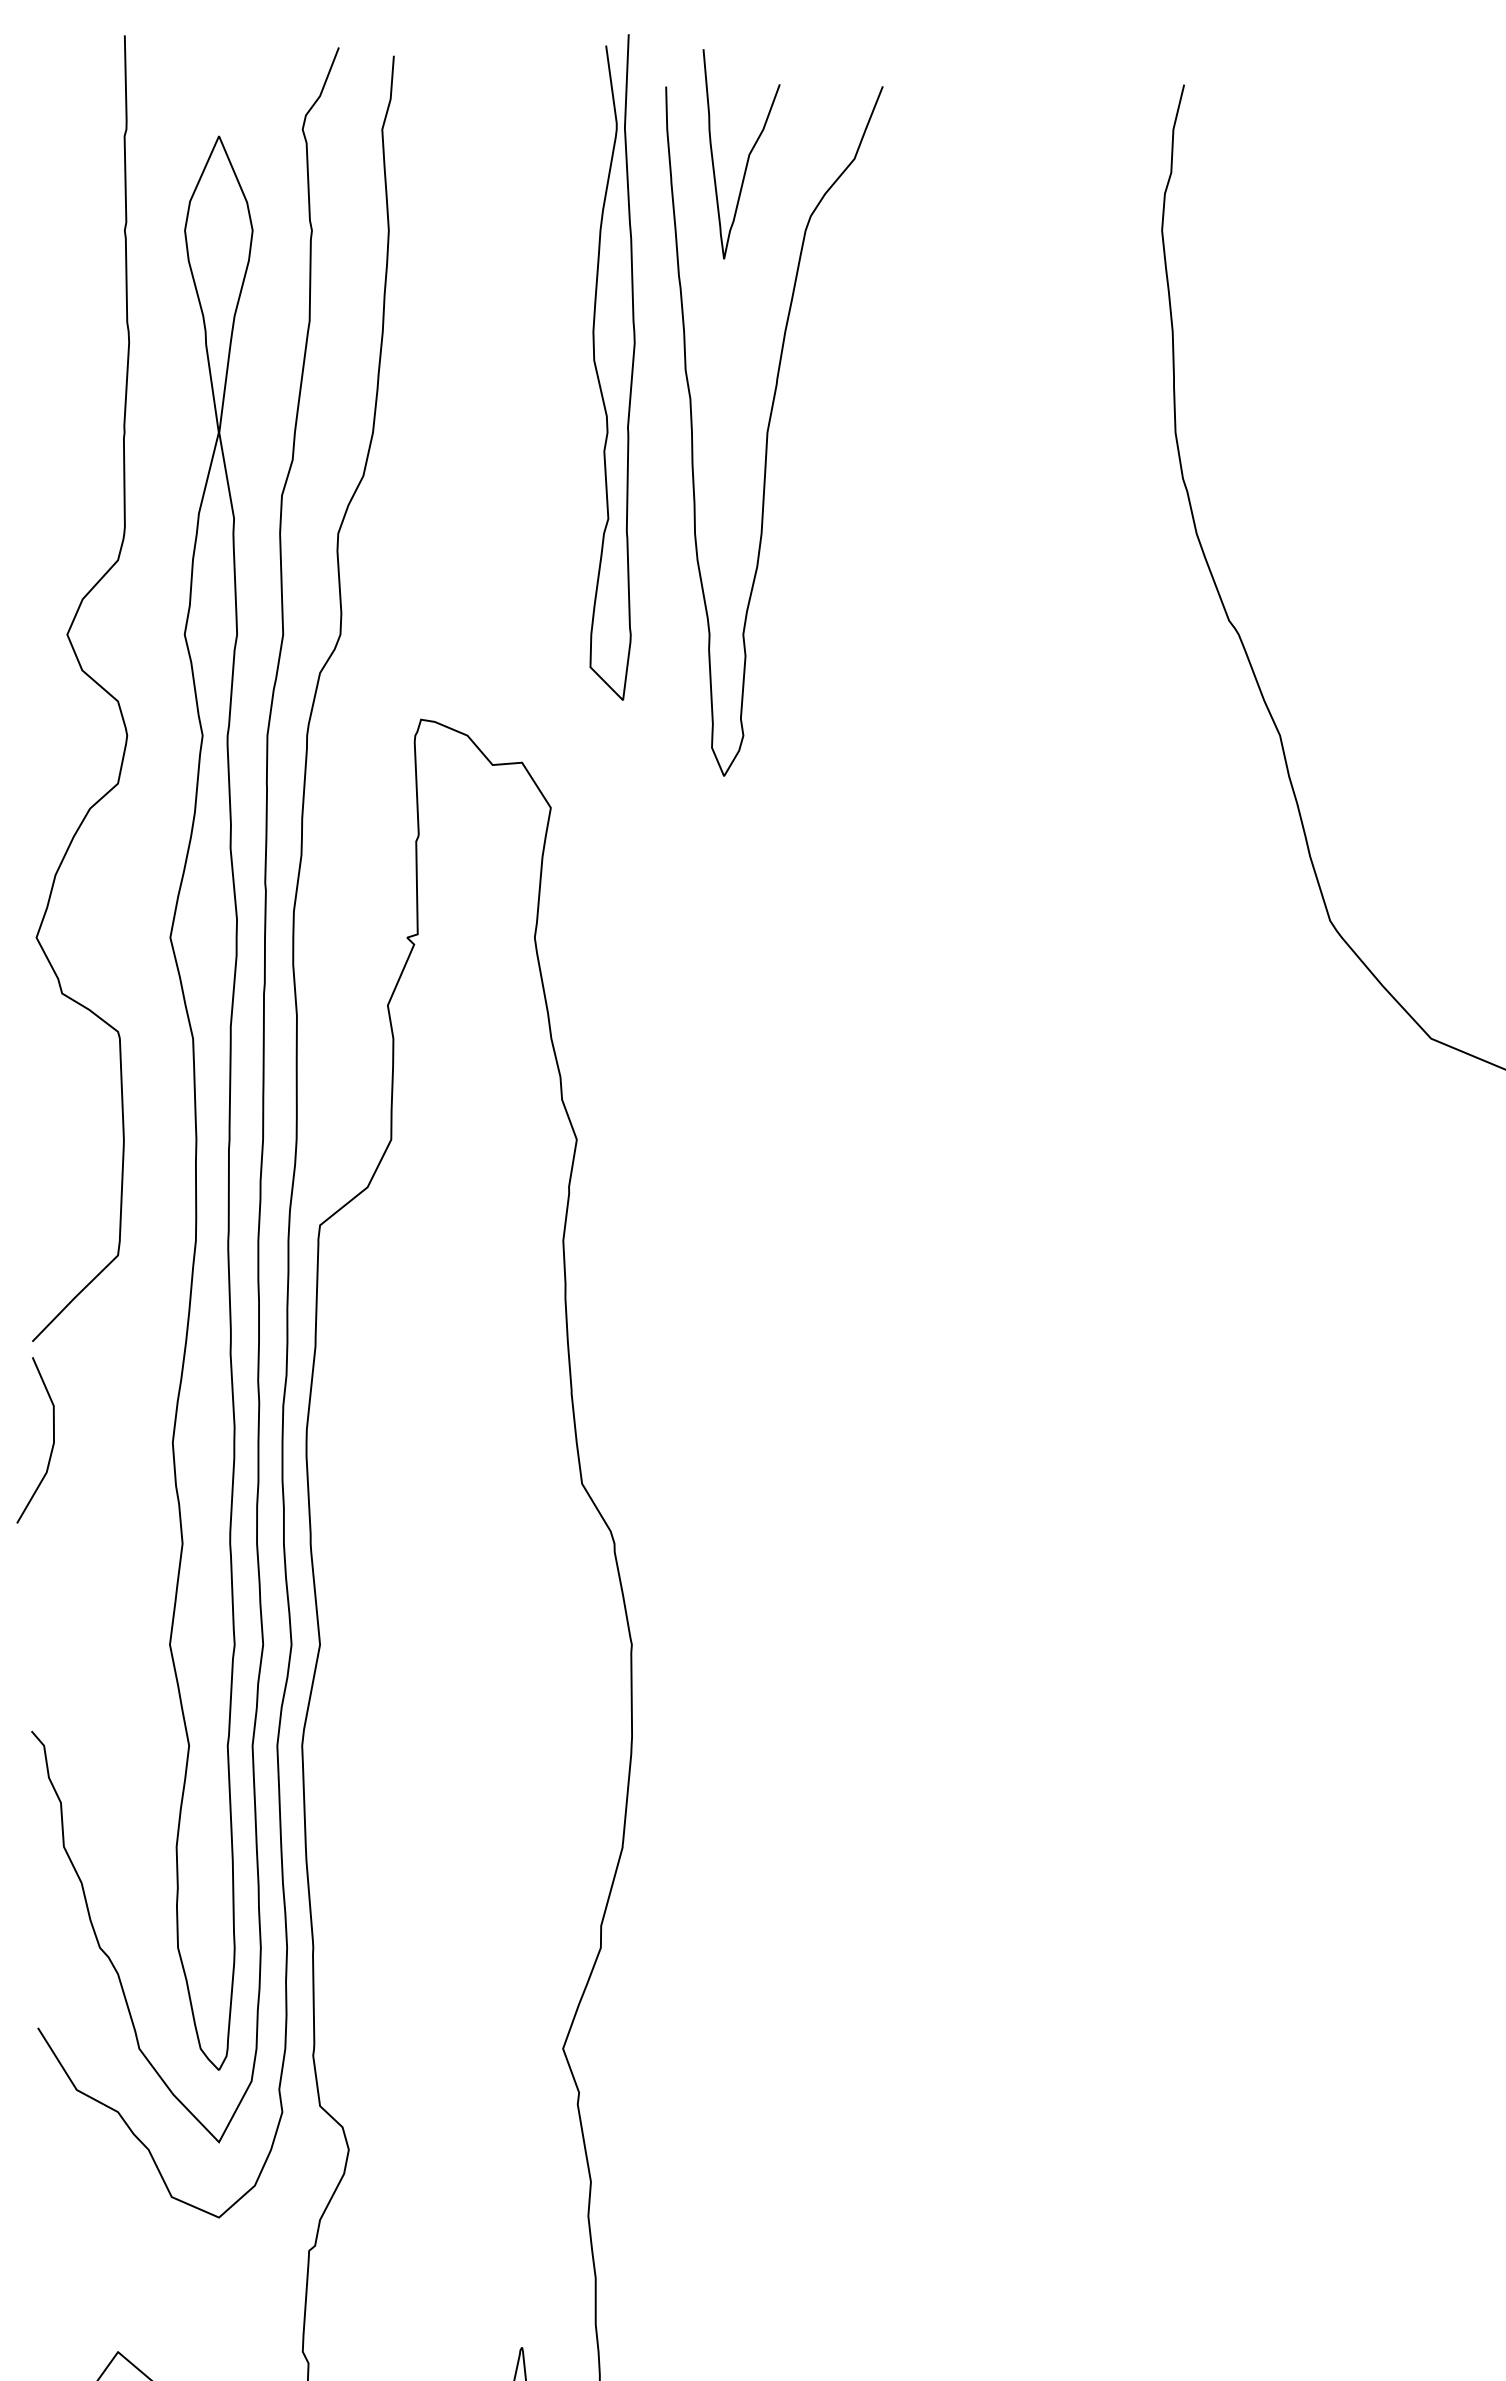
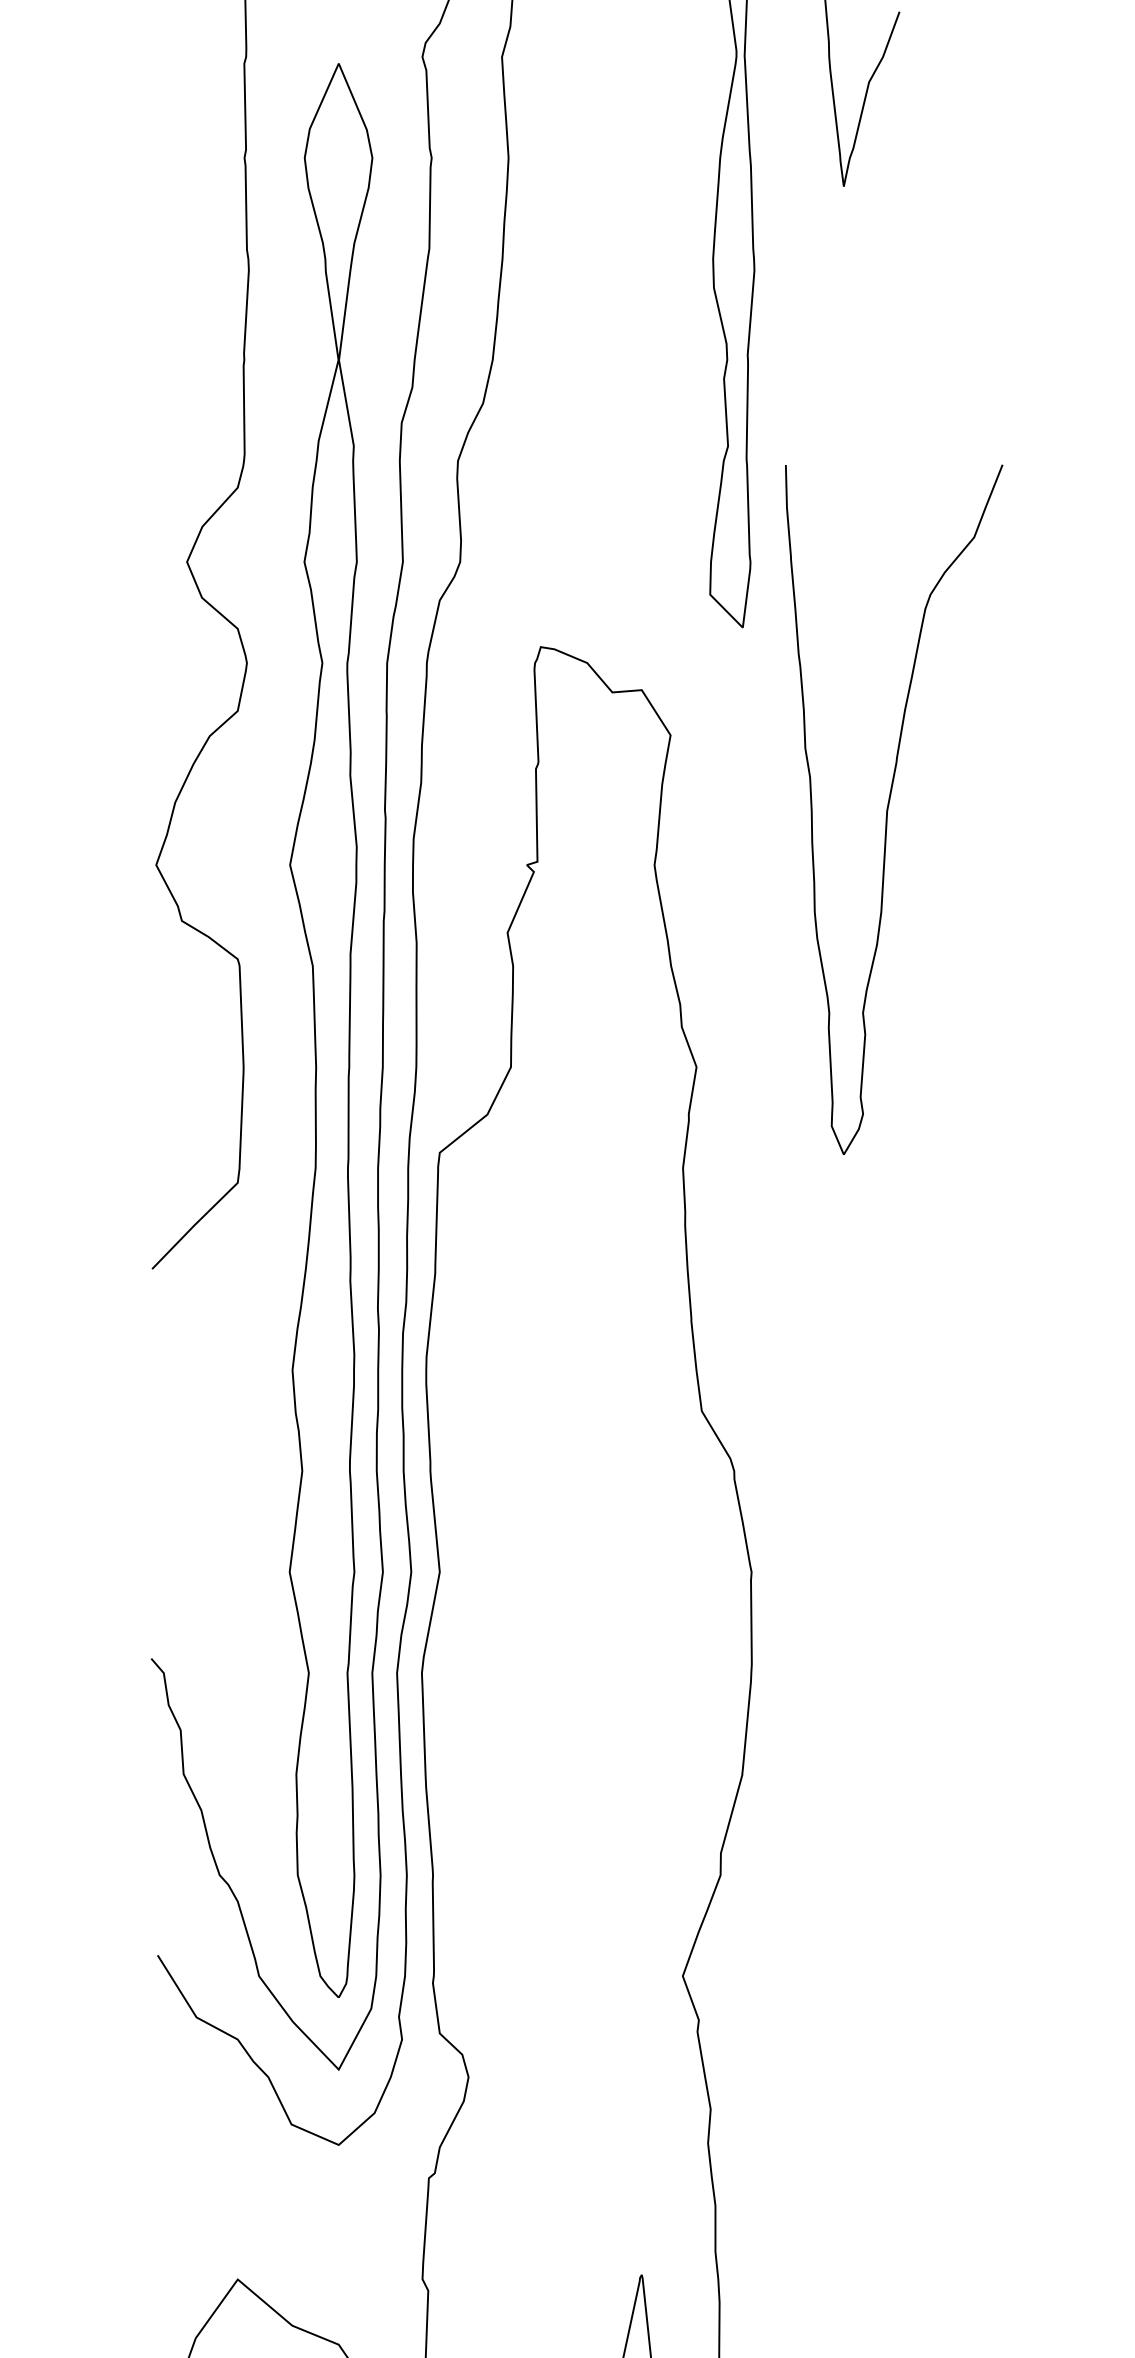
curve: (769, 428) -> (889, 806), moved
line: (52, 1443) -> (172, 1370), removed

